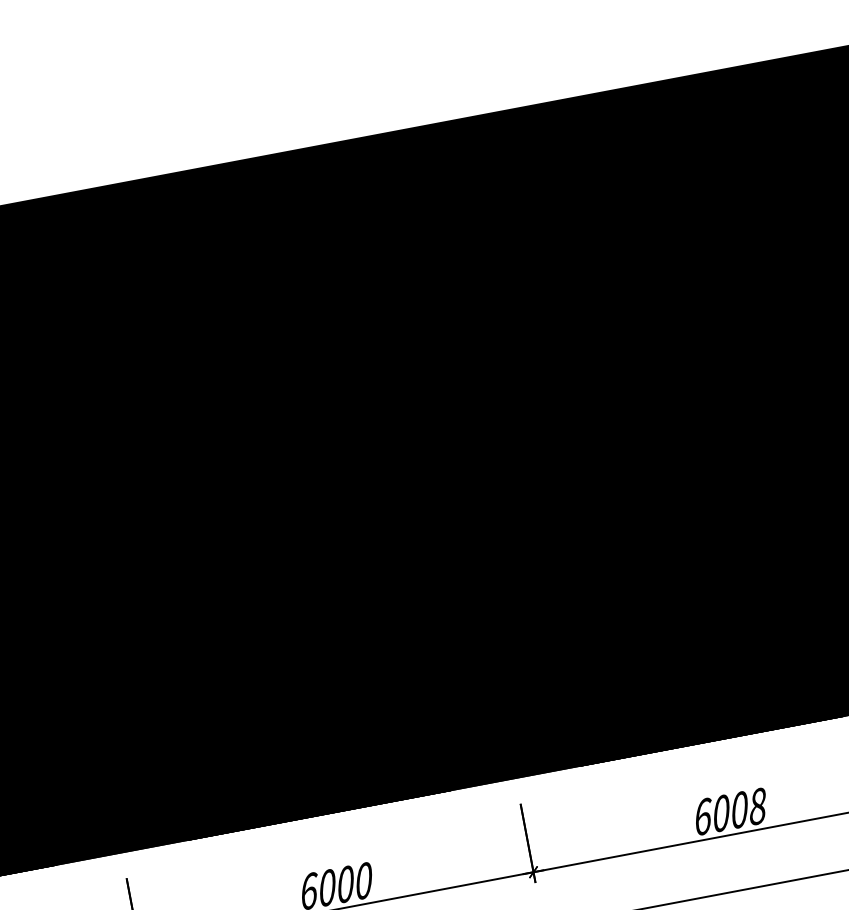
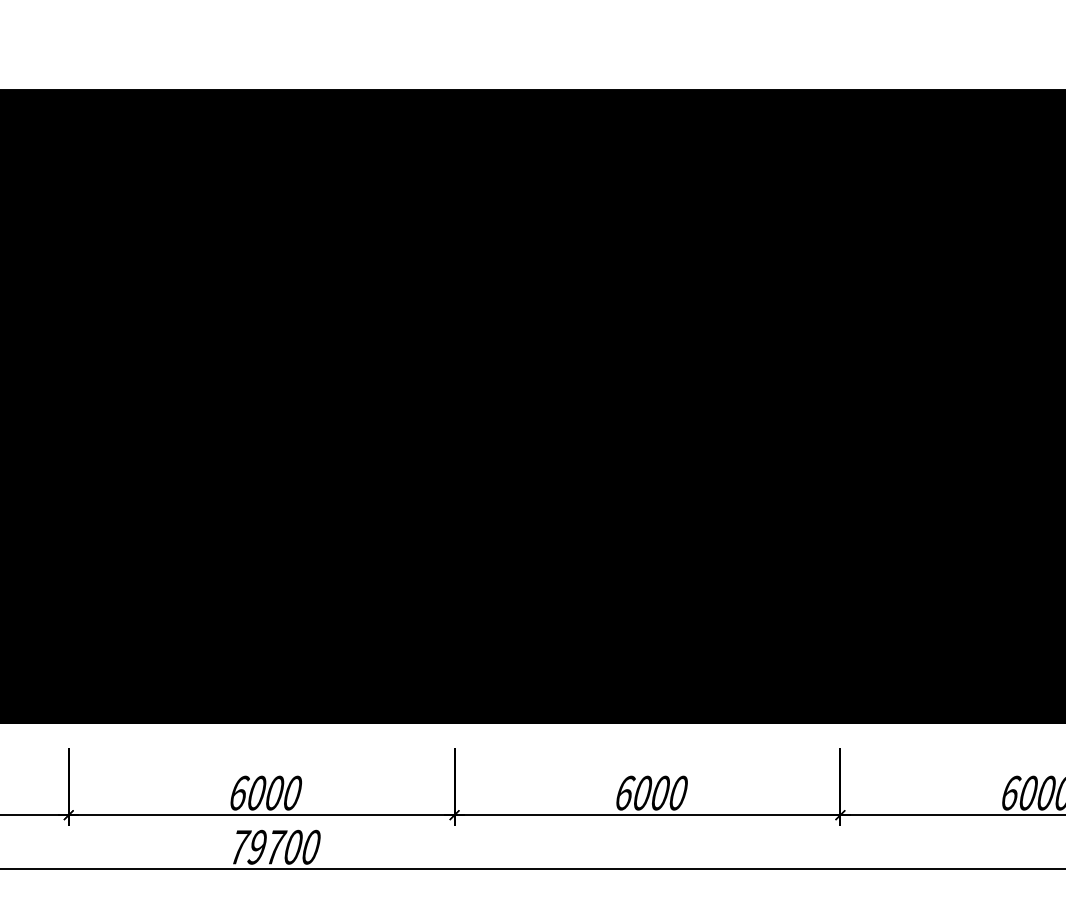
text: (757, 805) -> (678, 792), 6008 -> 6000

